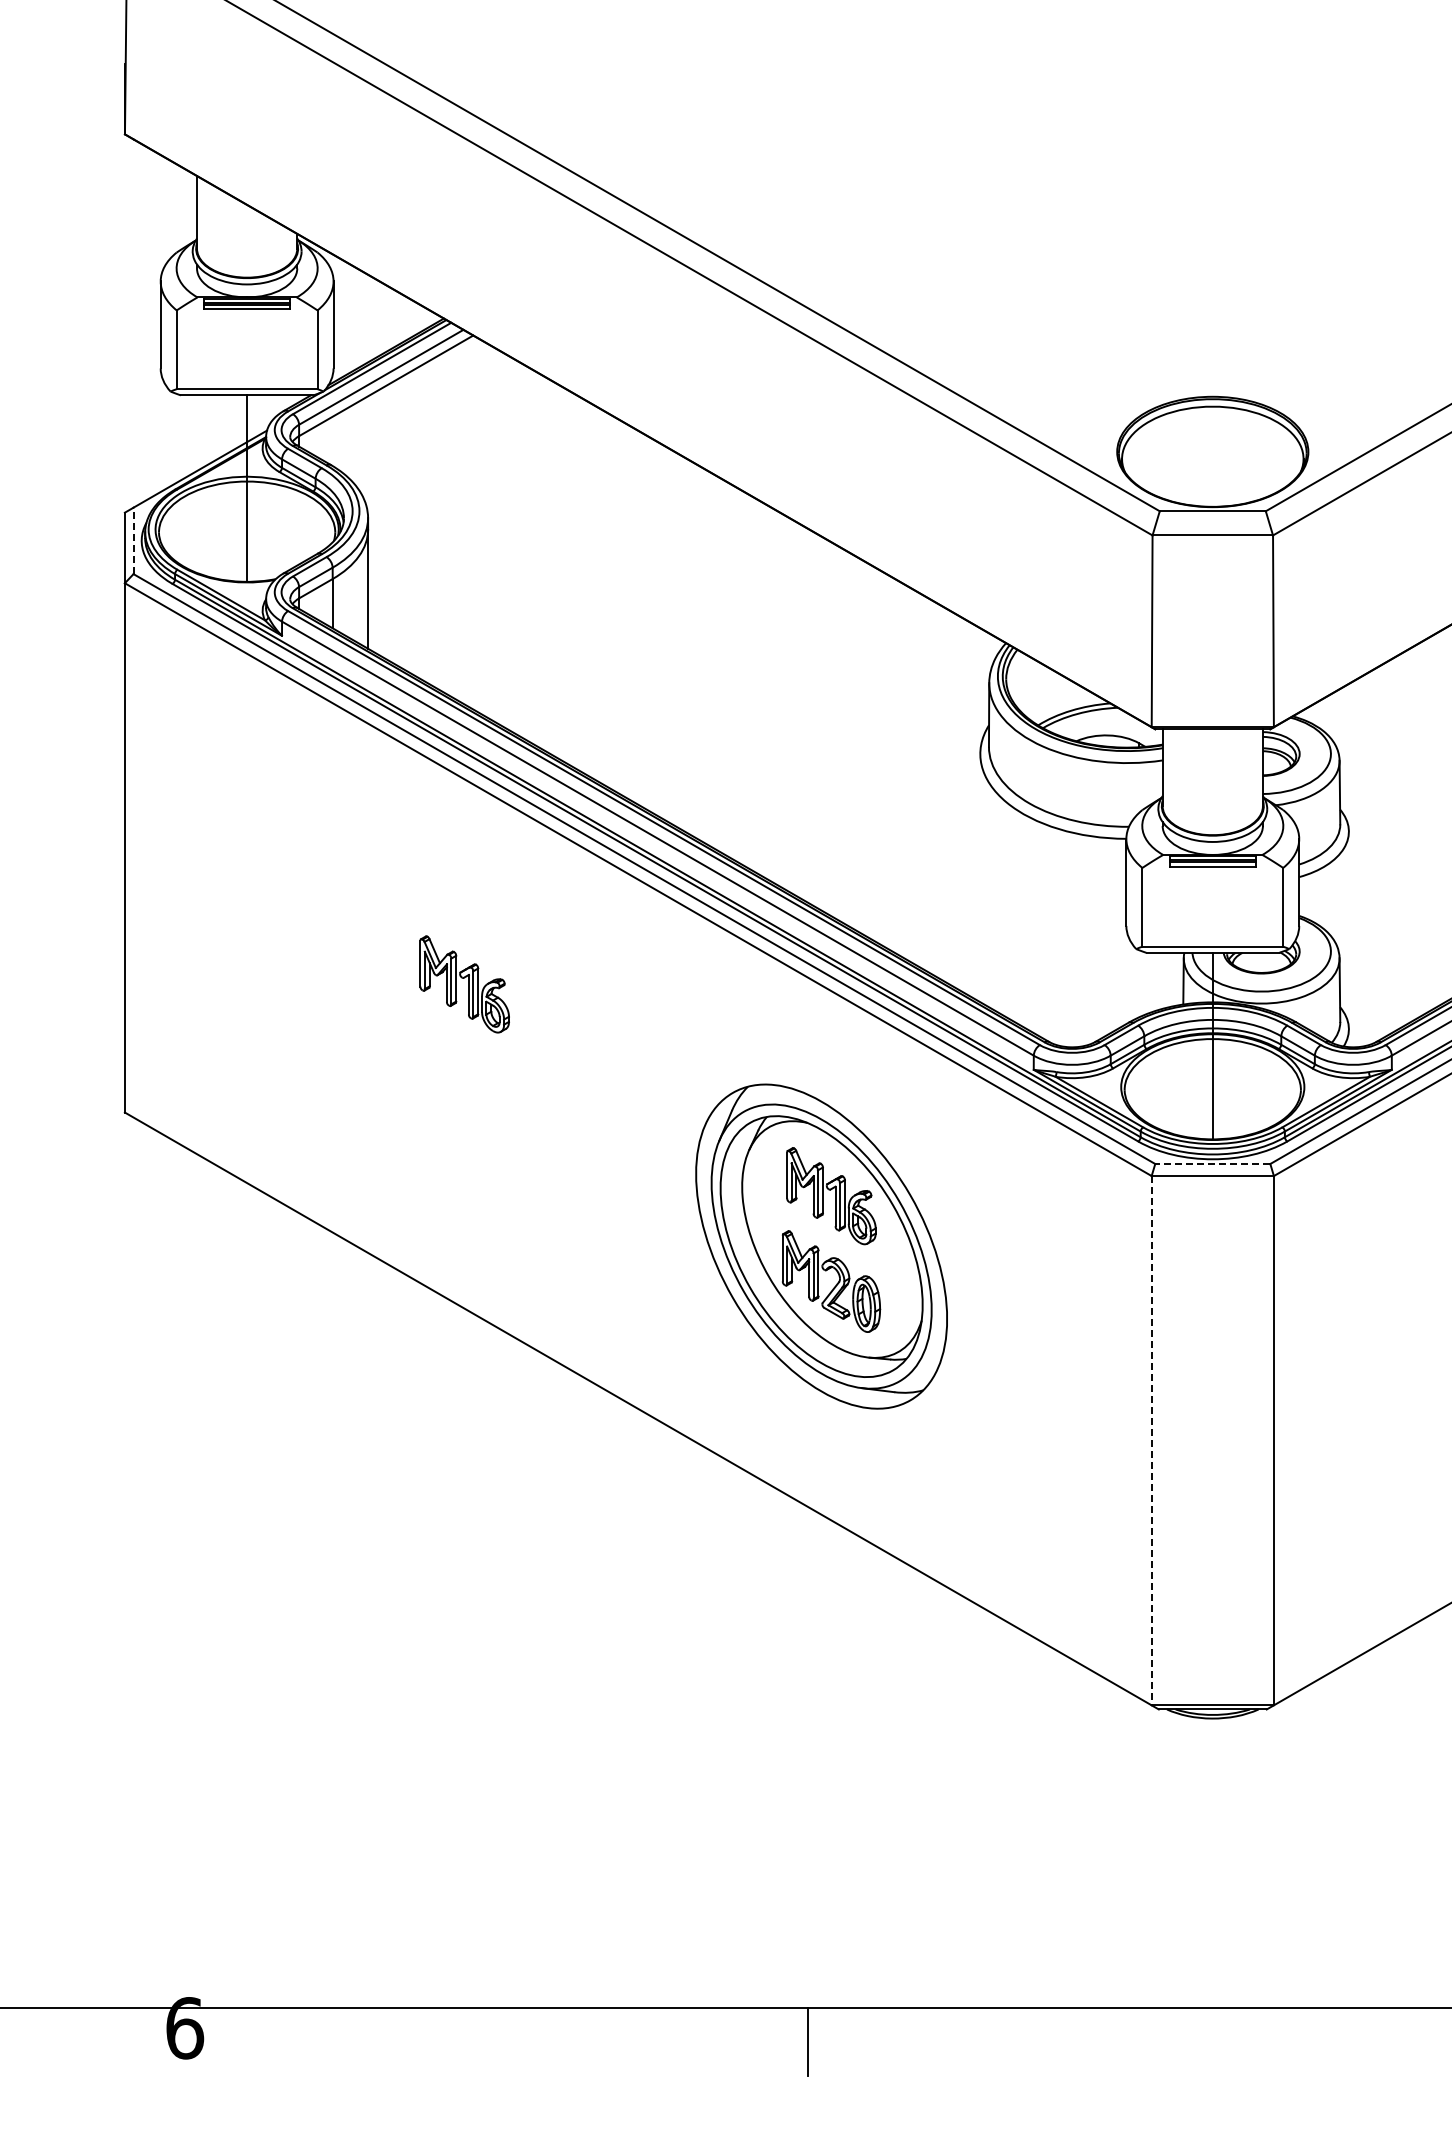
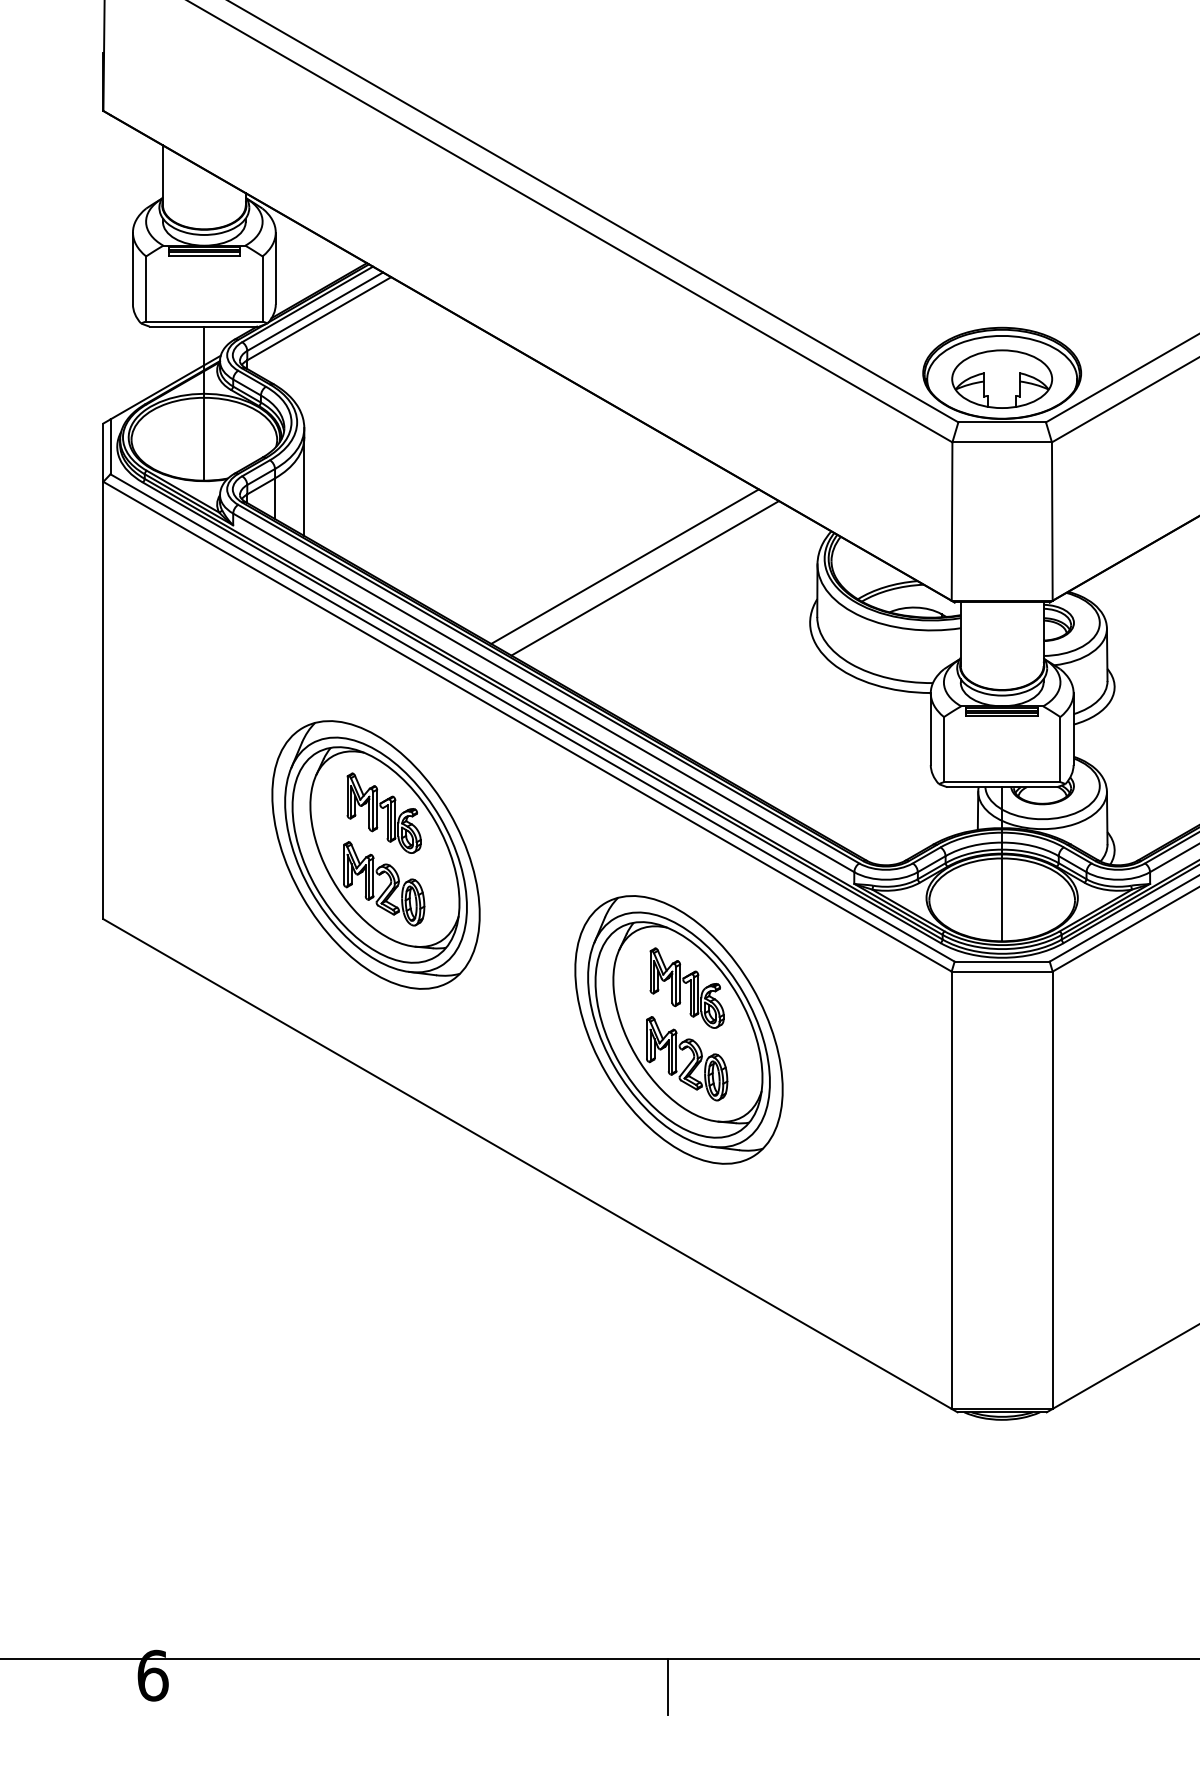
part: (1212, 458) -> (1001, 378), added
line: (133, 540) -> (110, 446), dashed -> solid
line: (756, 685) -> (625, 566), added
line: (780, 699) -> (645, 577), added
part: (454, 1034) -> (375, 854), added
line: (1212, 1164) -> (1001, 962), dashed -> solid
line: (1151, 1440) -> (951, 1190), dashed -> solid

